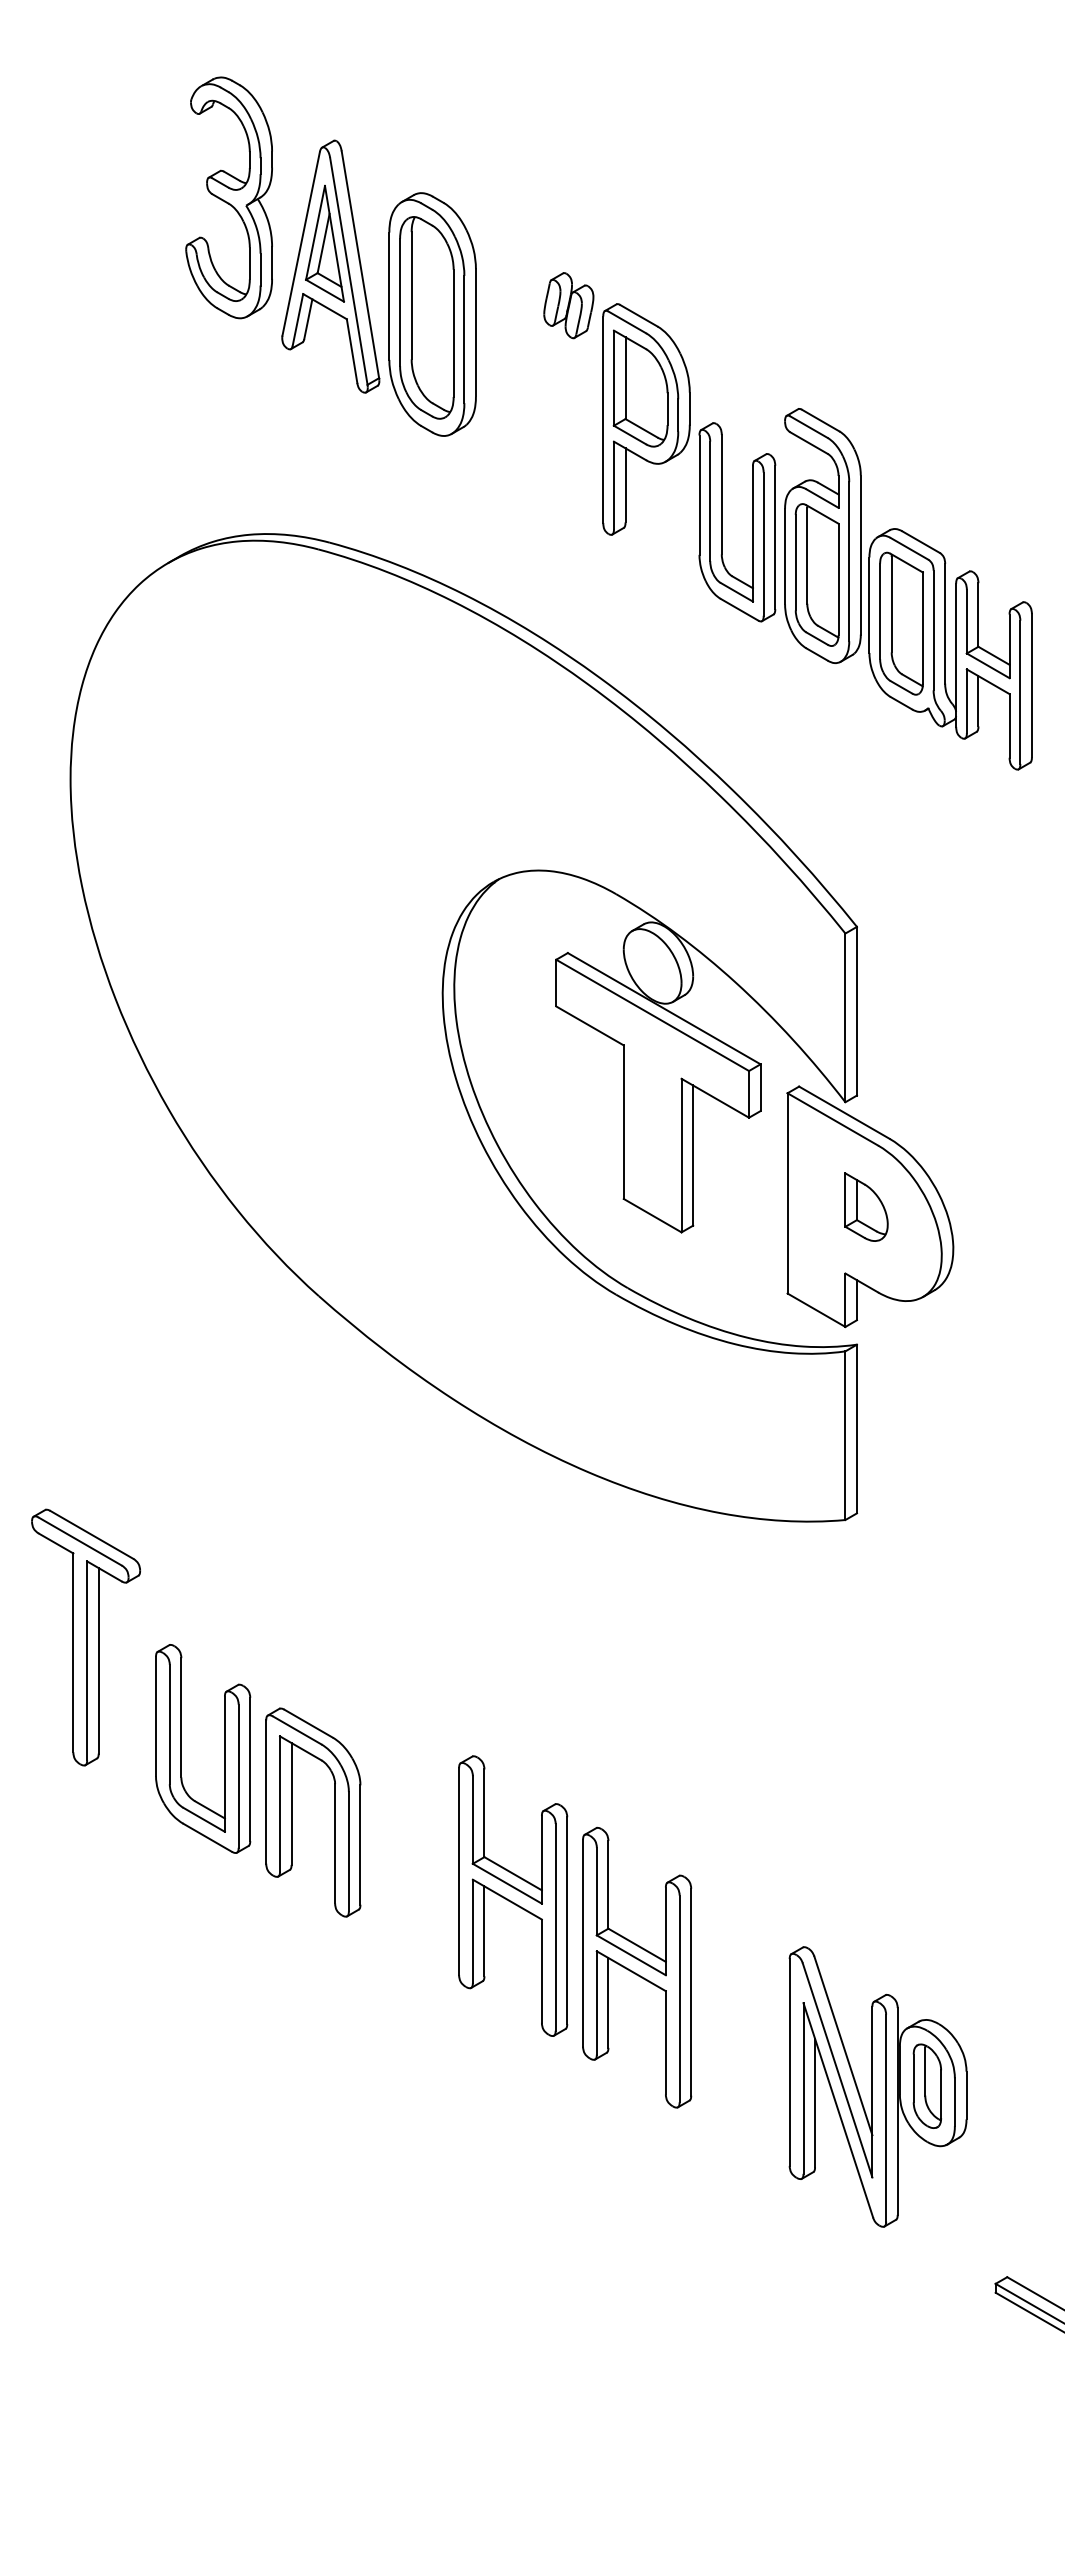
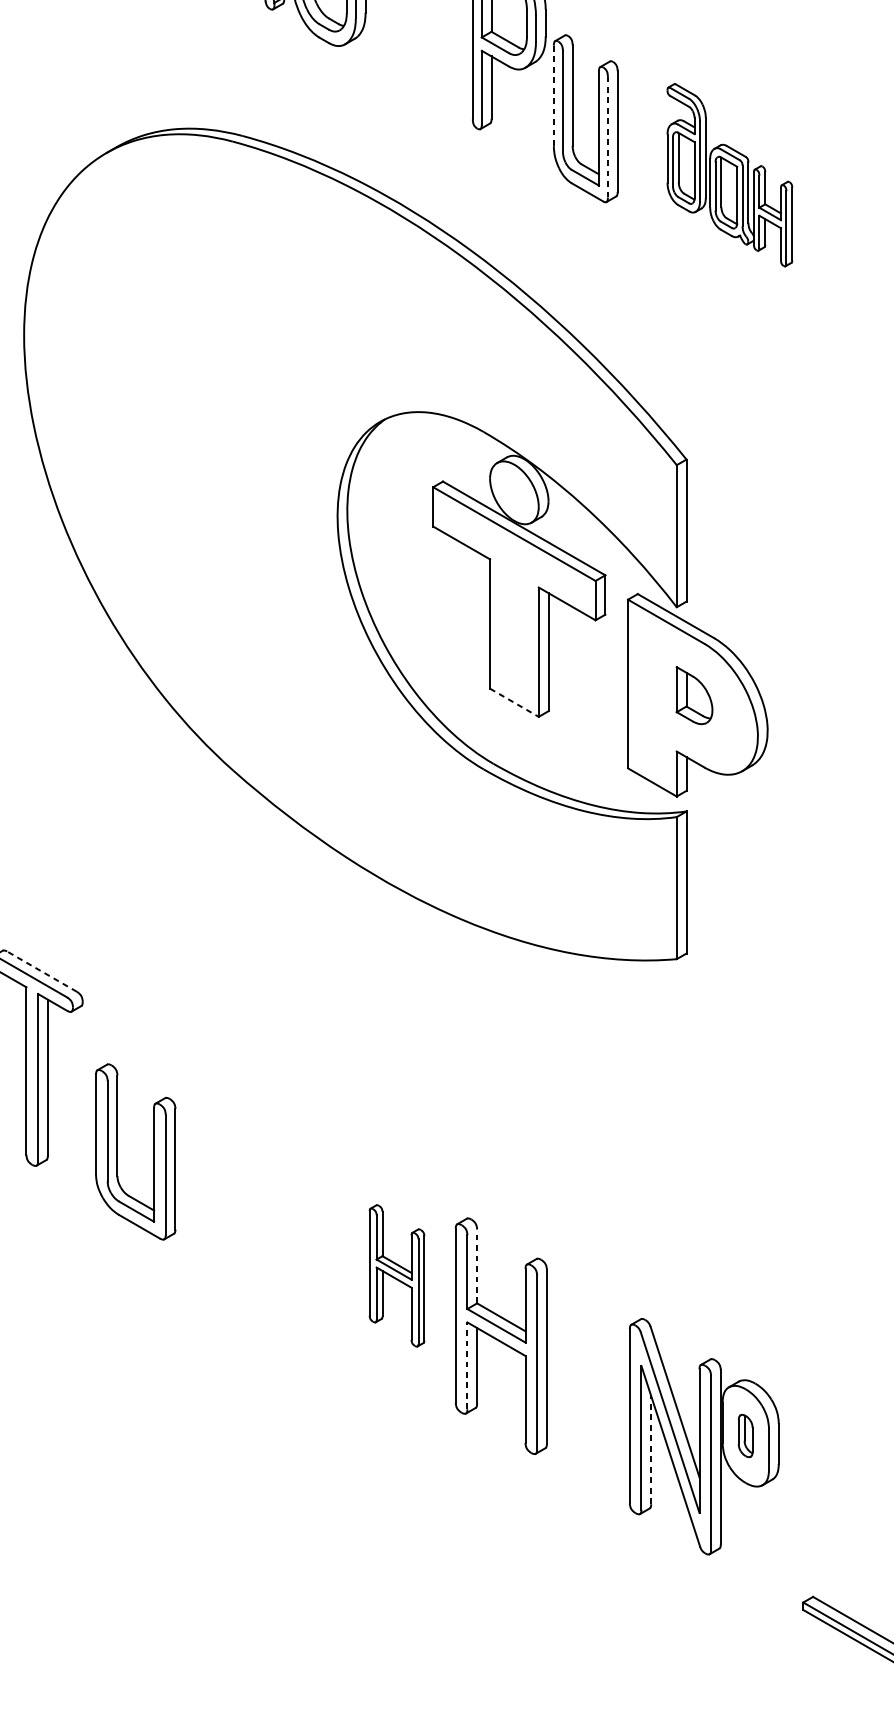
line: (699, 495) -> (553, 96), solid -> dashed
line: (763, 544) -> (607, 137), solid -> dashed
part: (908, 589) -> (729, 175), size x0.6
line: (653, 1215) -> (515, 702), solid -> dashed
line: (91, 1534) -> (41, 971), solid -> dashed
part: (292, 1812) -> (211, 1205), removed
line: (608, 1884) -> (477, 1266), solid -> dashed
part: (513, 1895) -> (397, 1275), size x0.6
line: (596, 2002) -> (467, 1365), solid -> dashed
part: (926, 2085) -> (745, 1435), size x0.6
line: (815, 2102) -> (651, 1449), solid -> dashed

